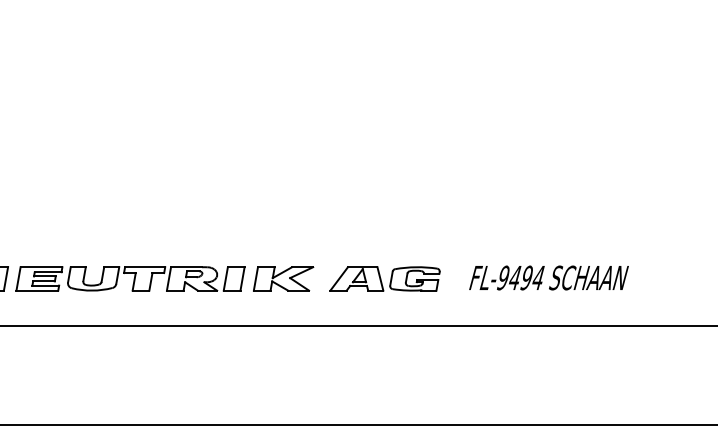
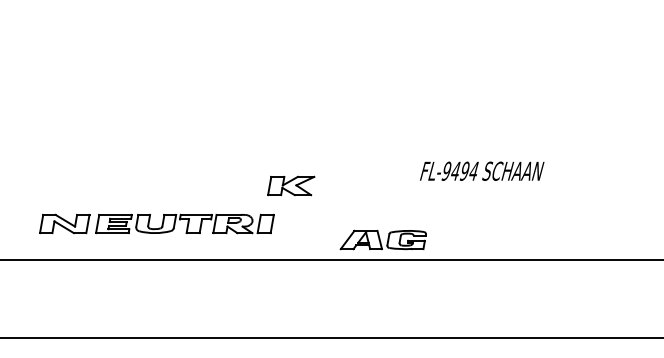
text: (549, 276) -> (482, 170), moved
part: (283, 278) -> (291, 185), moved
part: (383, 278) -> (382, 239), moved

